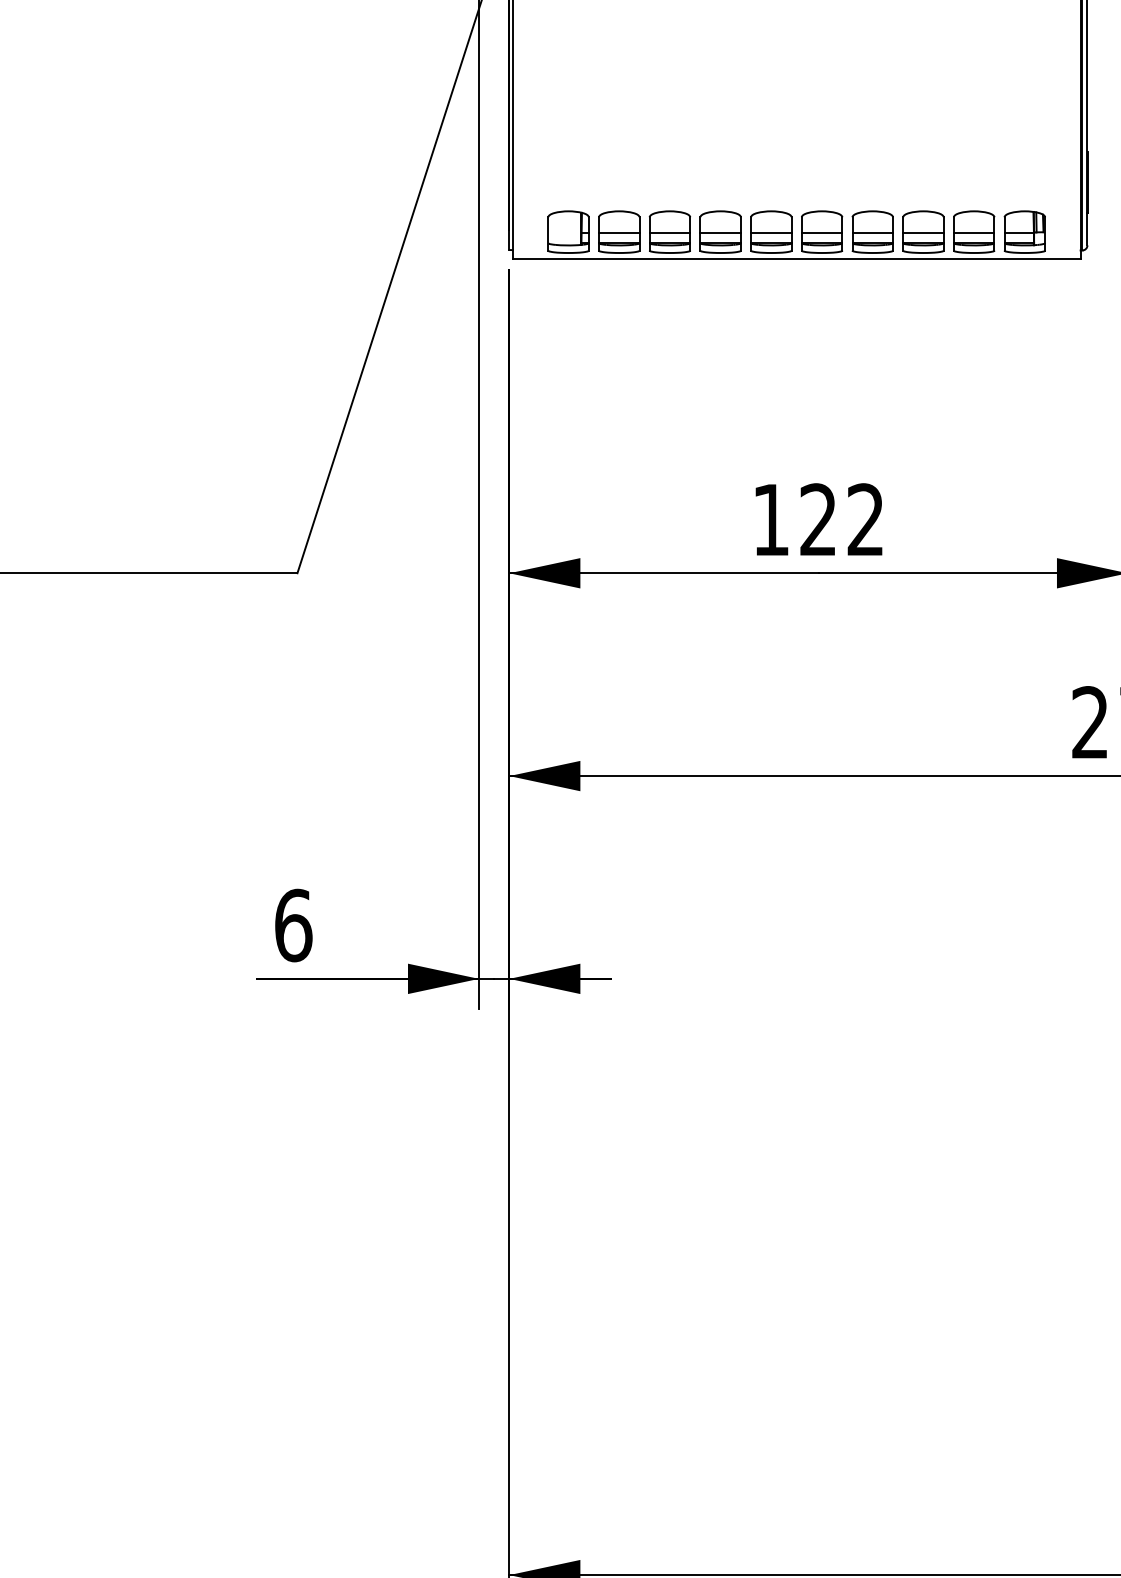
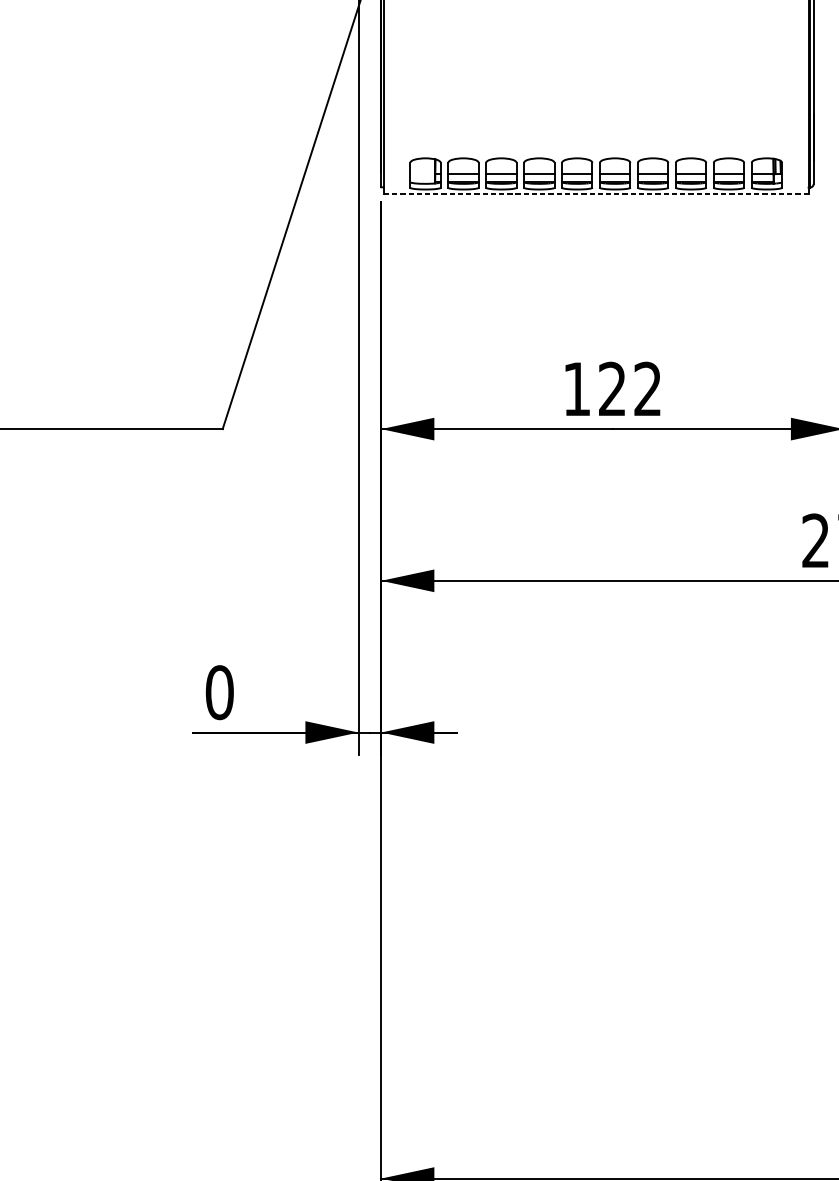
line: (796, 258) -> (596, 193), solid -> dashed
text: (293, 925) -> (219, 692), 6 -> 0

